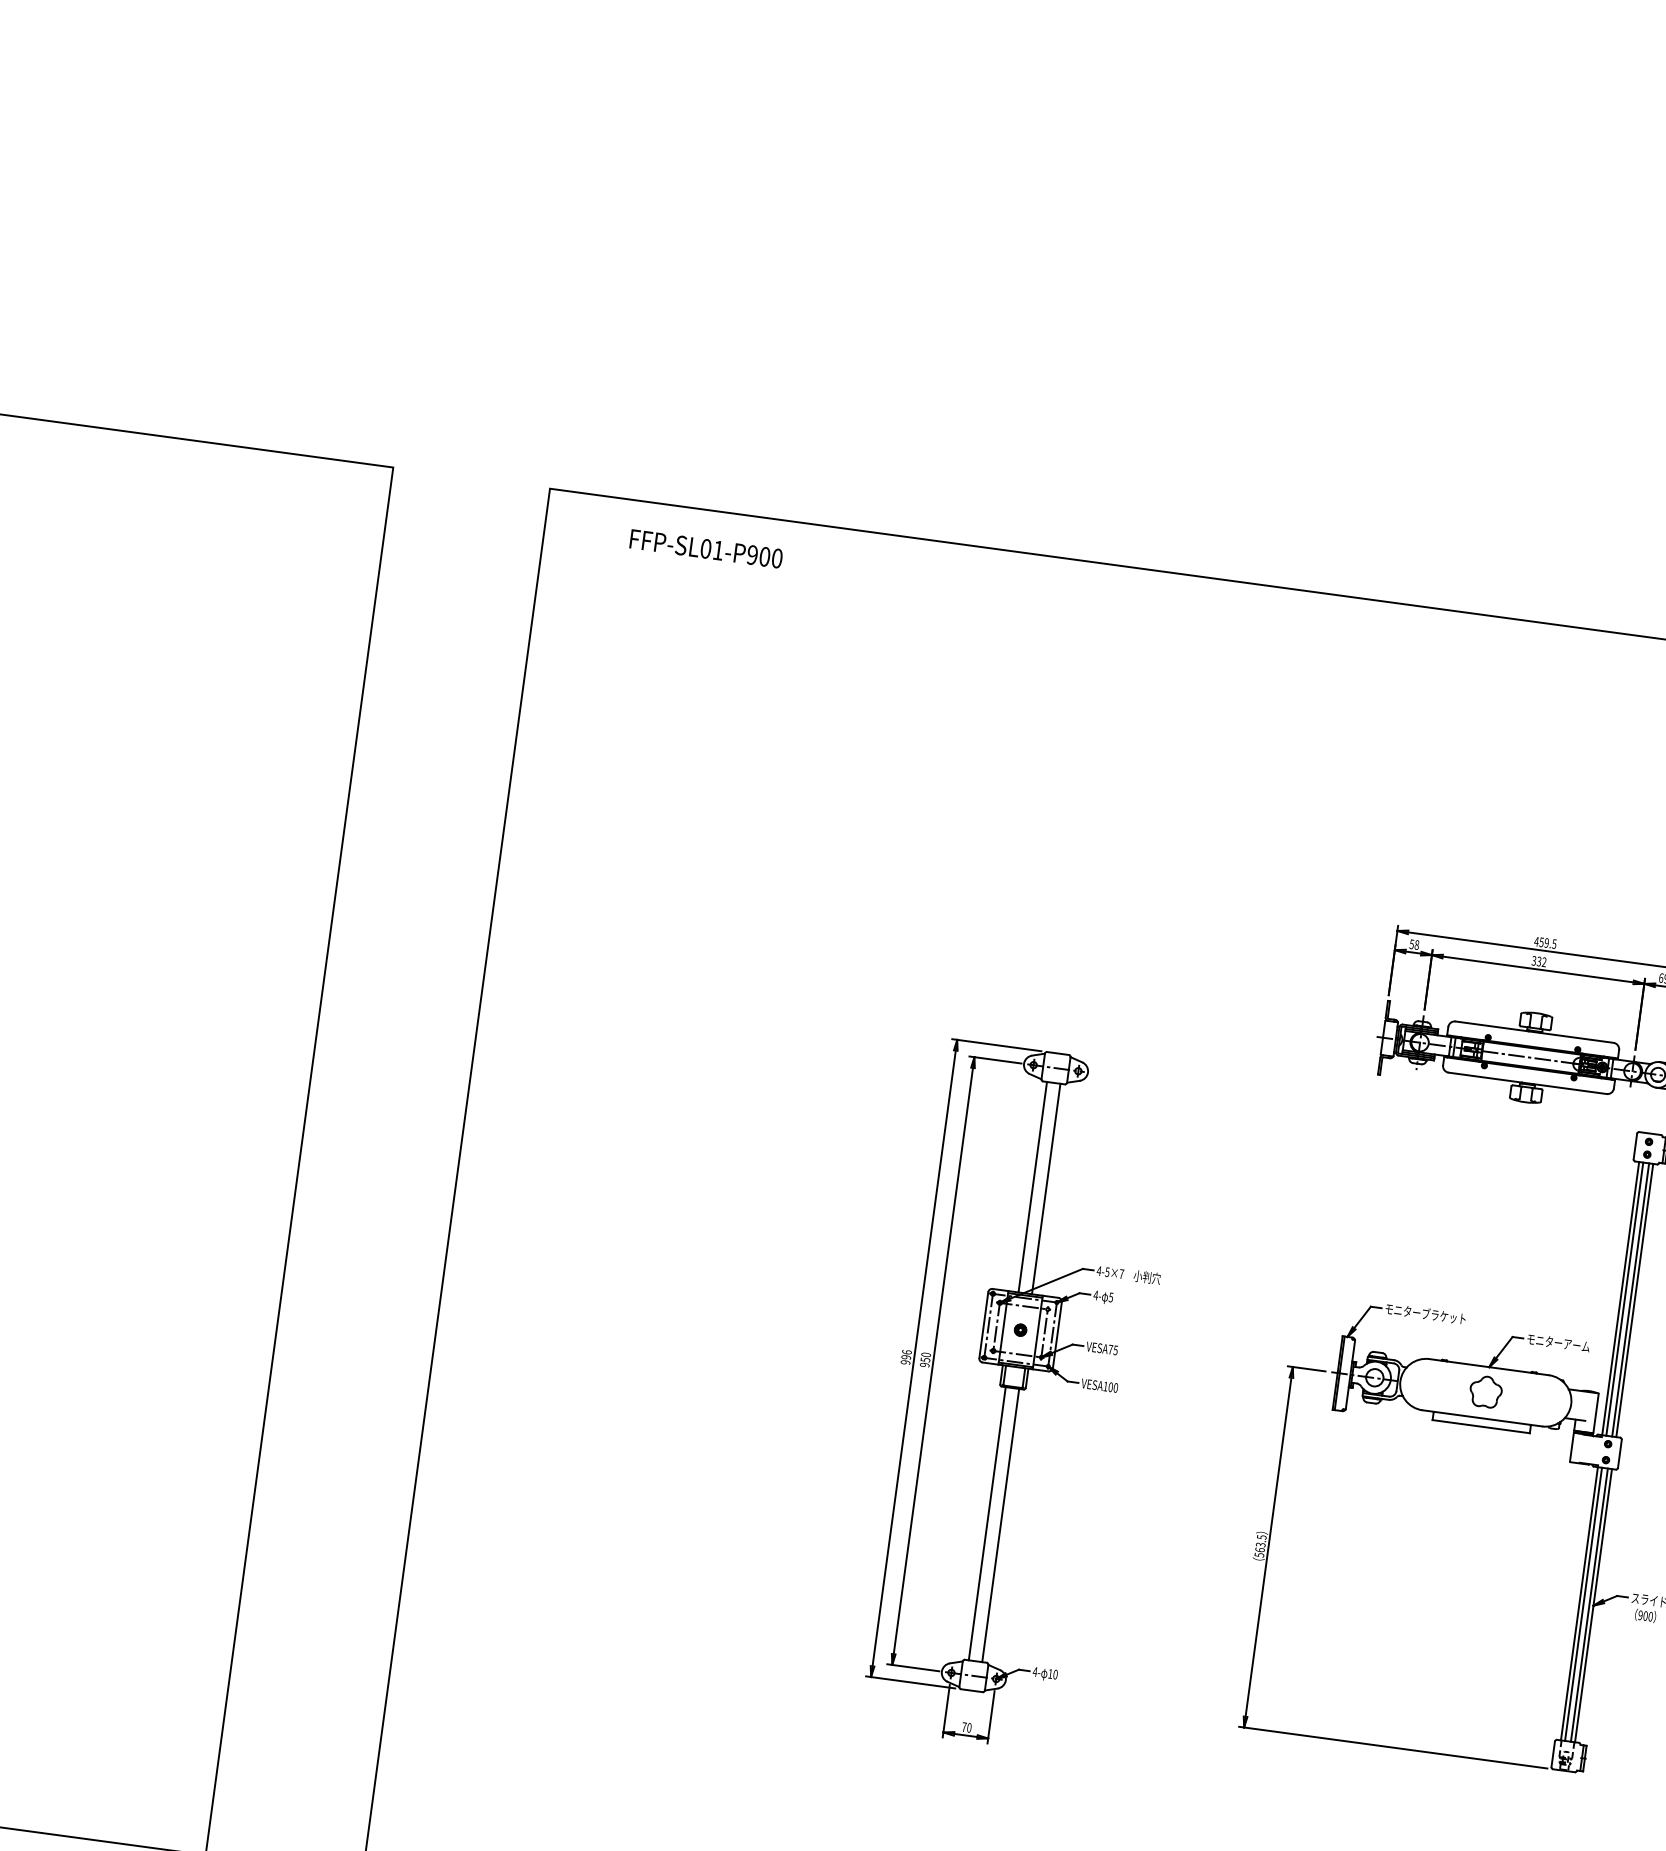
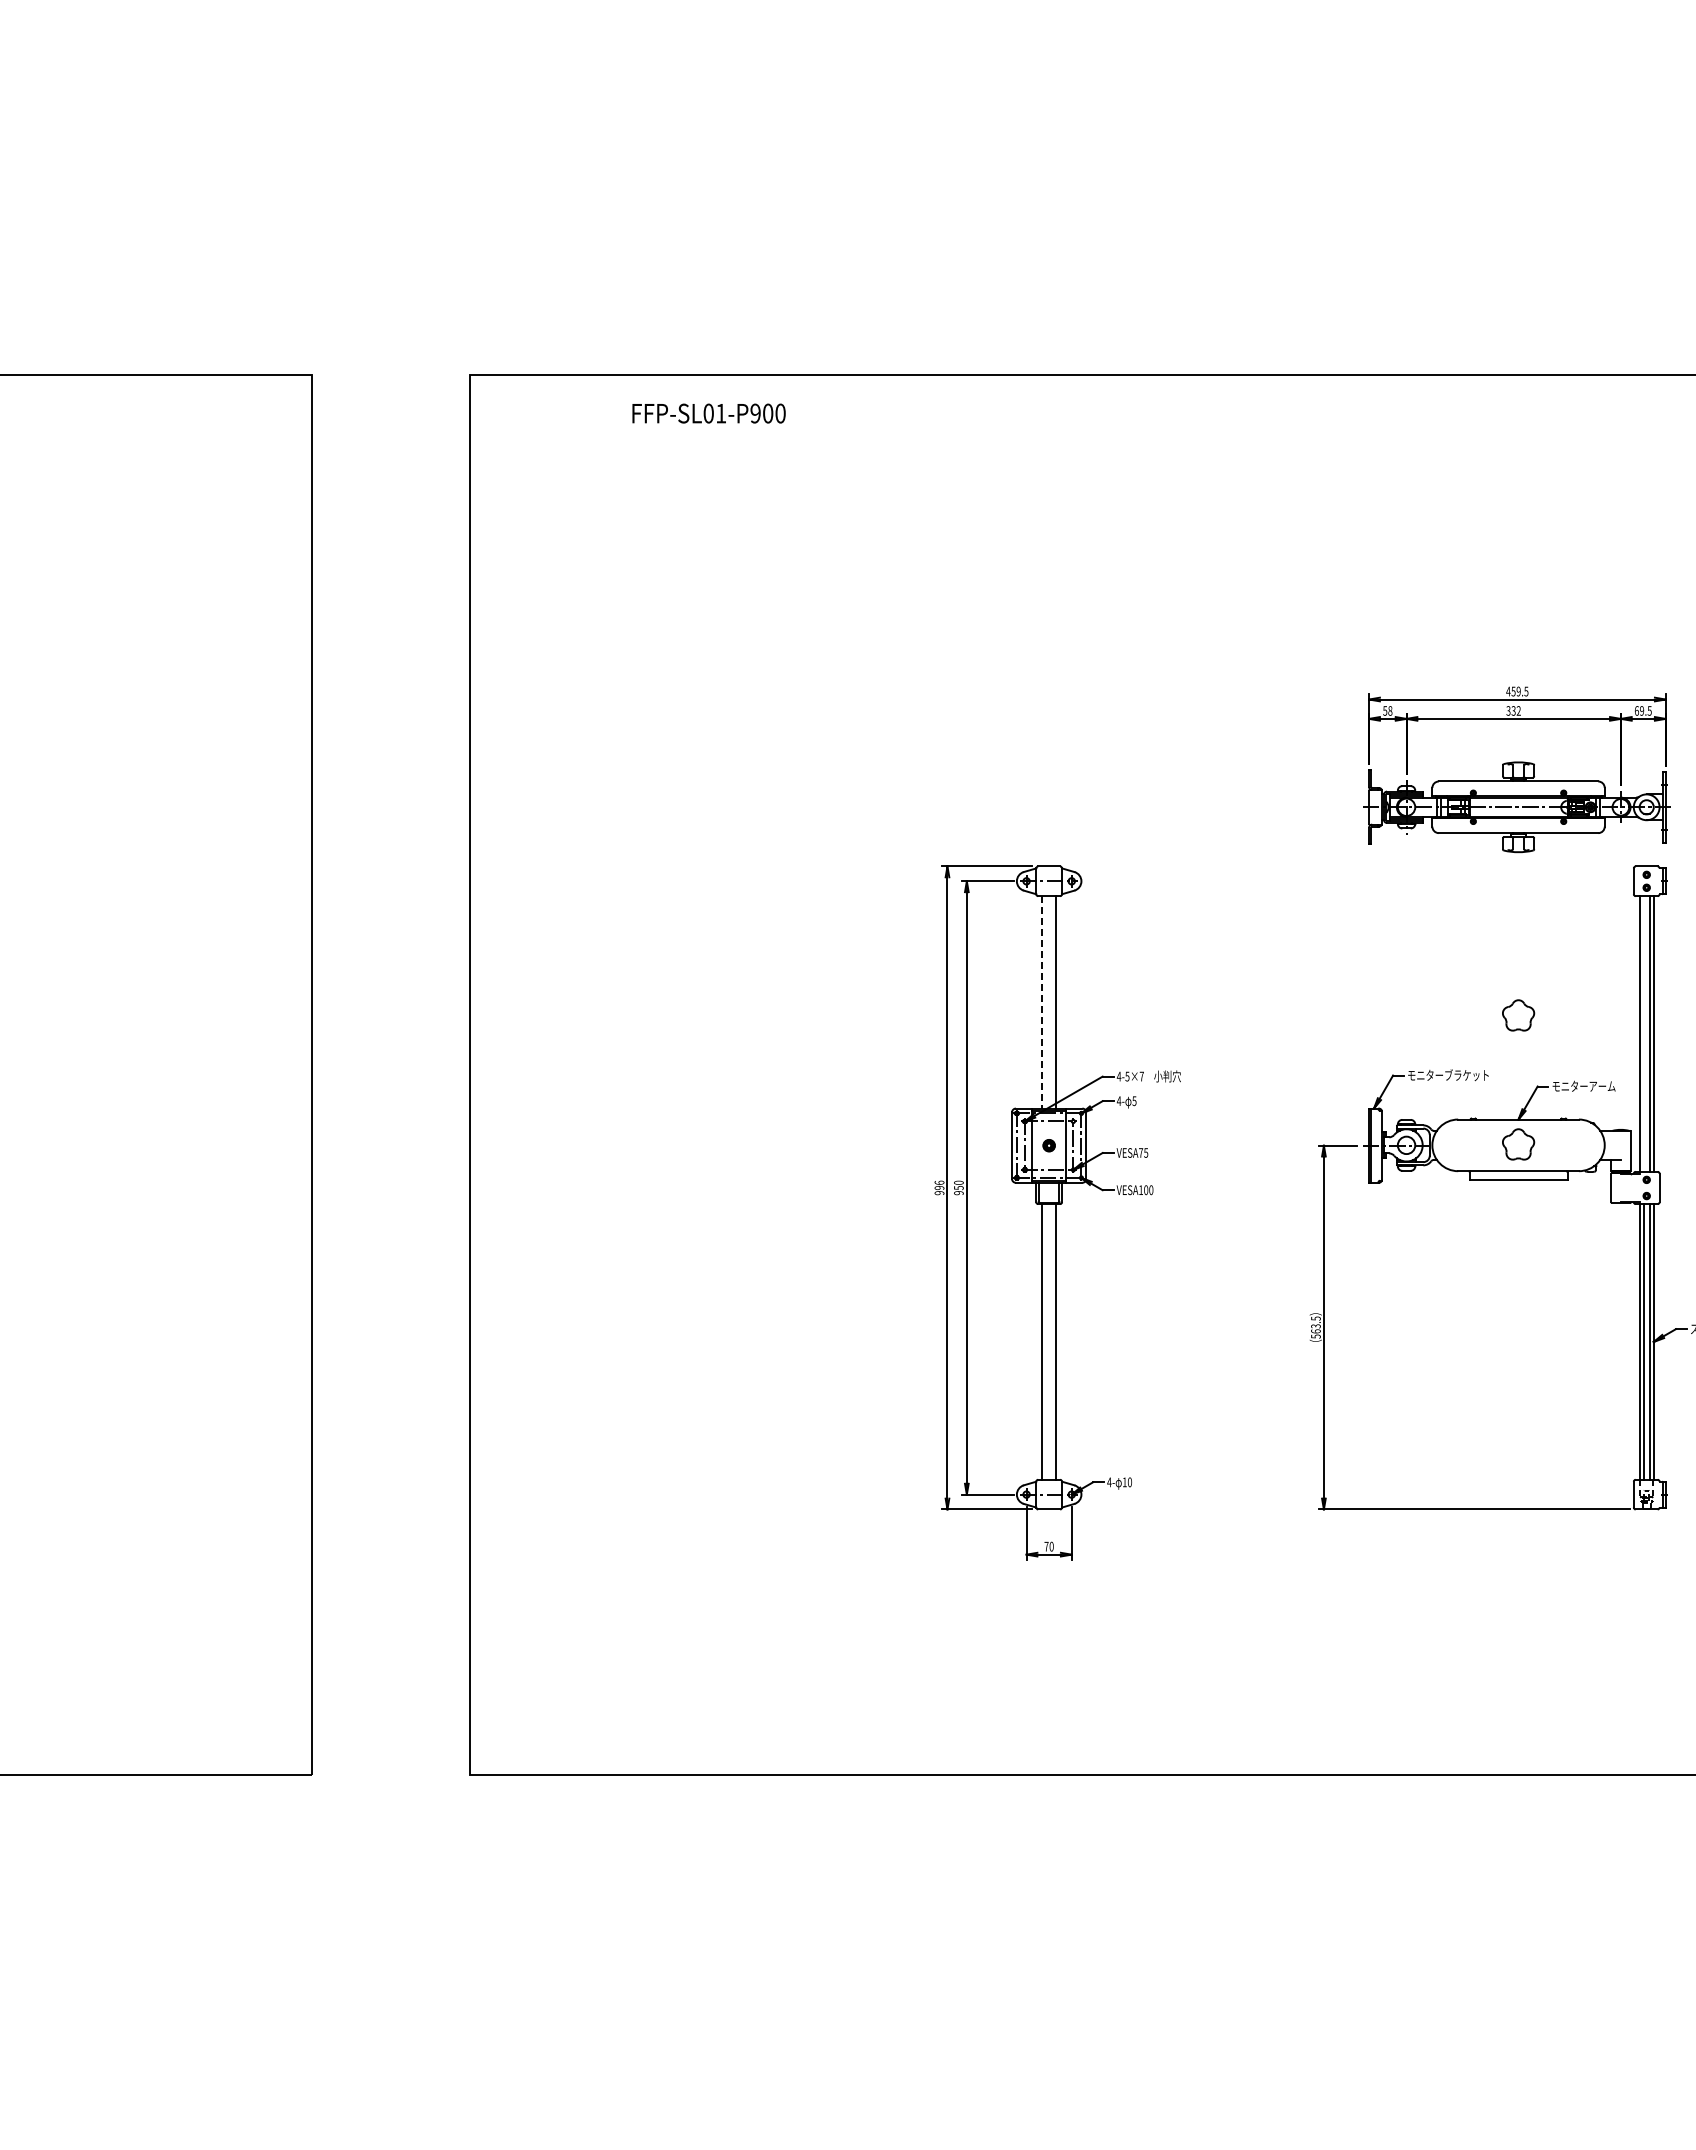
text: (705, 548) -> (708, 413), moved
line: (1033, 1187) -> (1042, 1002), solid -> dashed
part: (1503, 1264) -> (1518, 1015), added
line: (1624, 1298) -> (1643, 1033), removed

